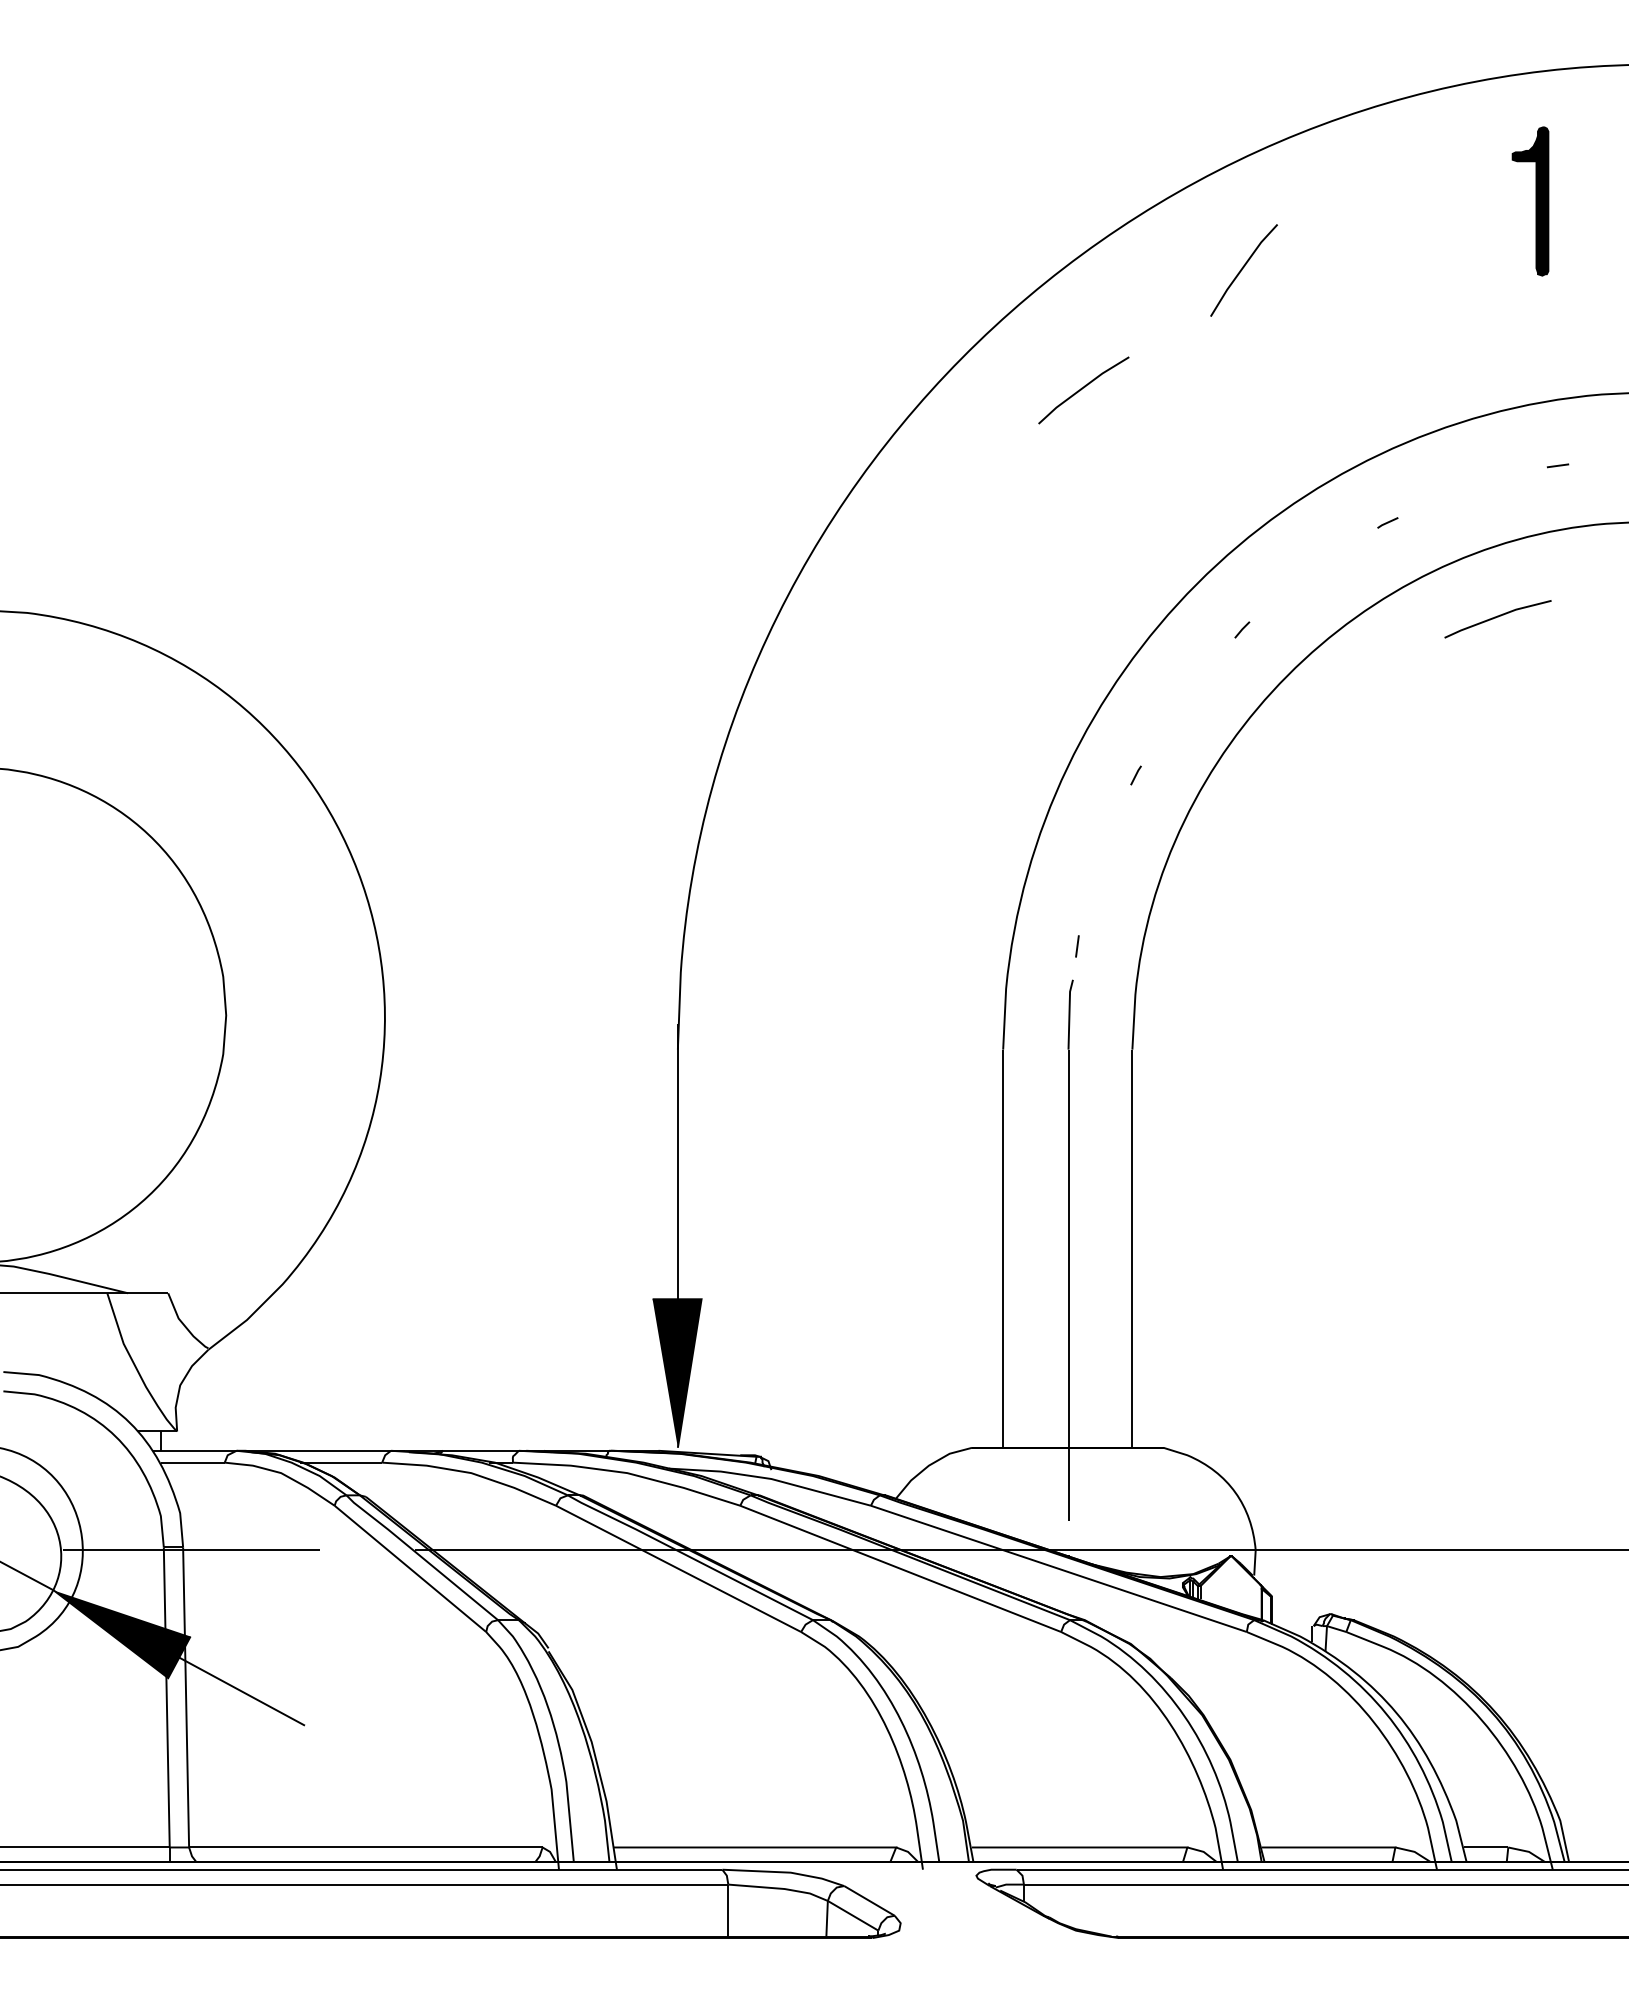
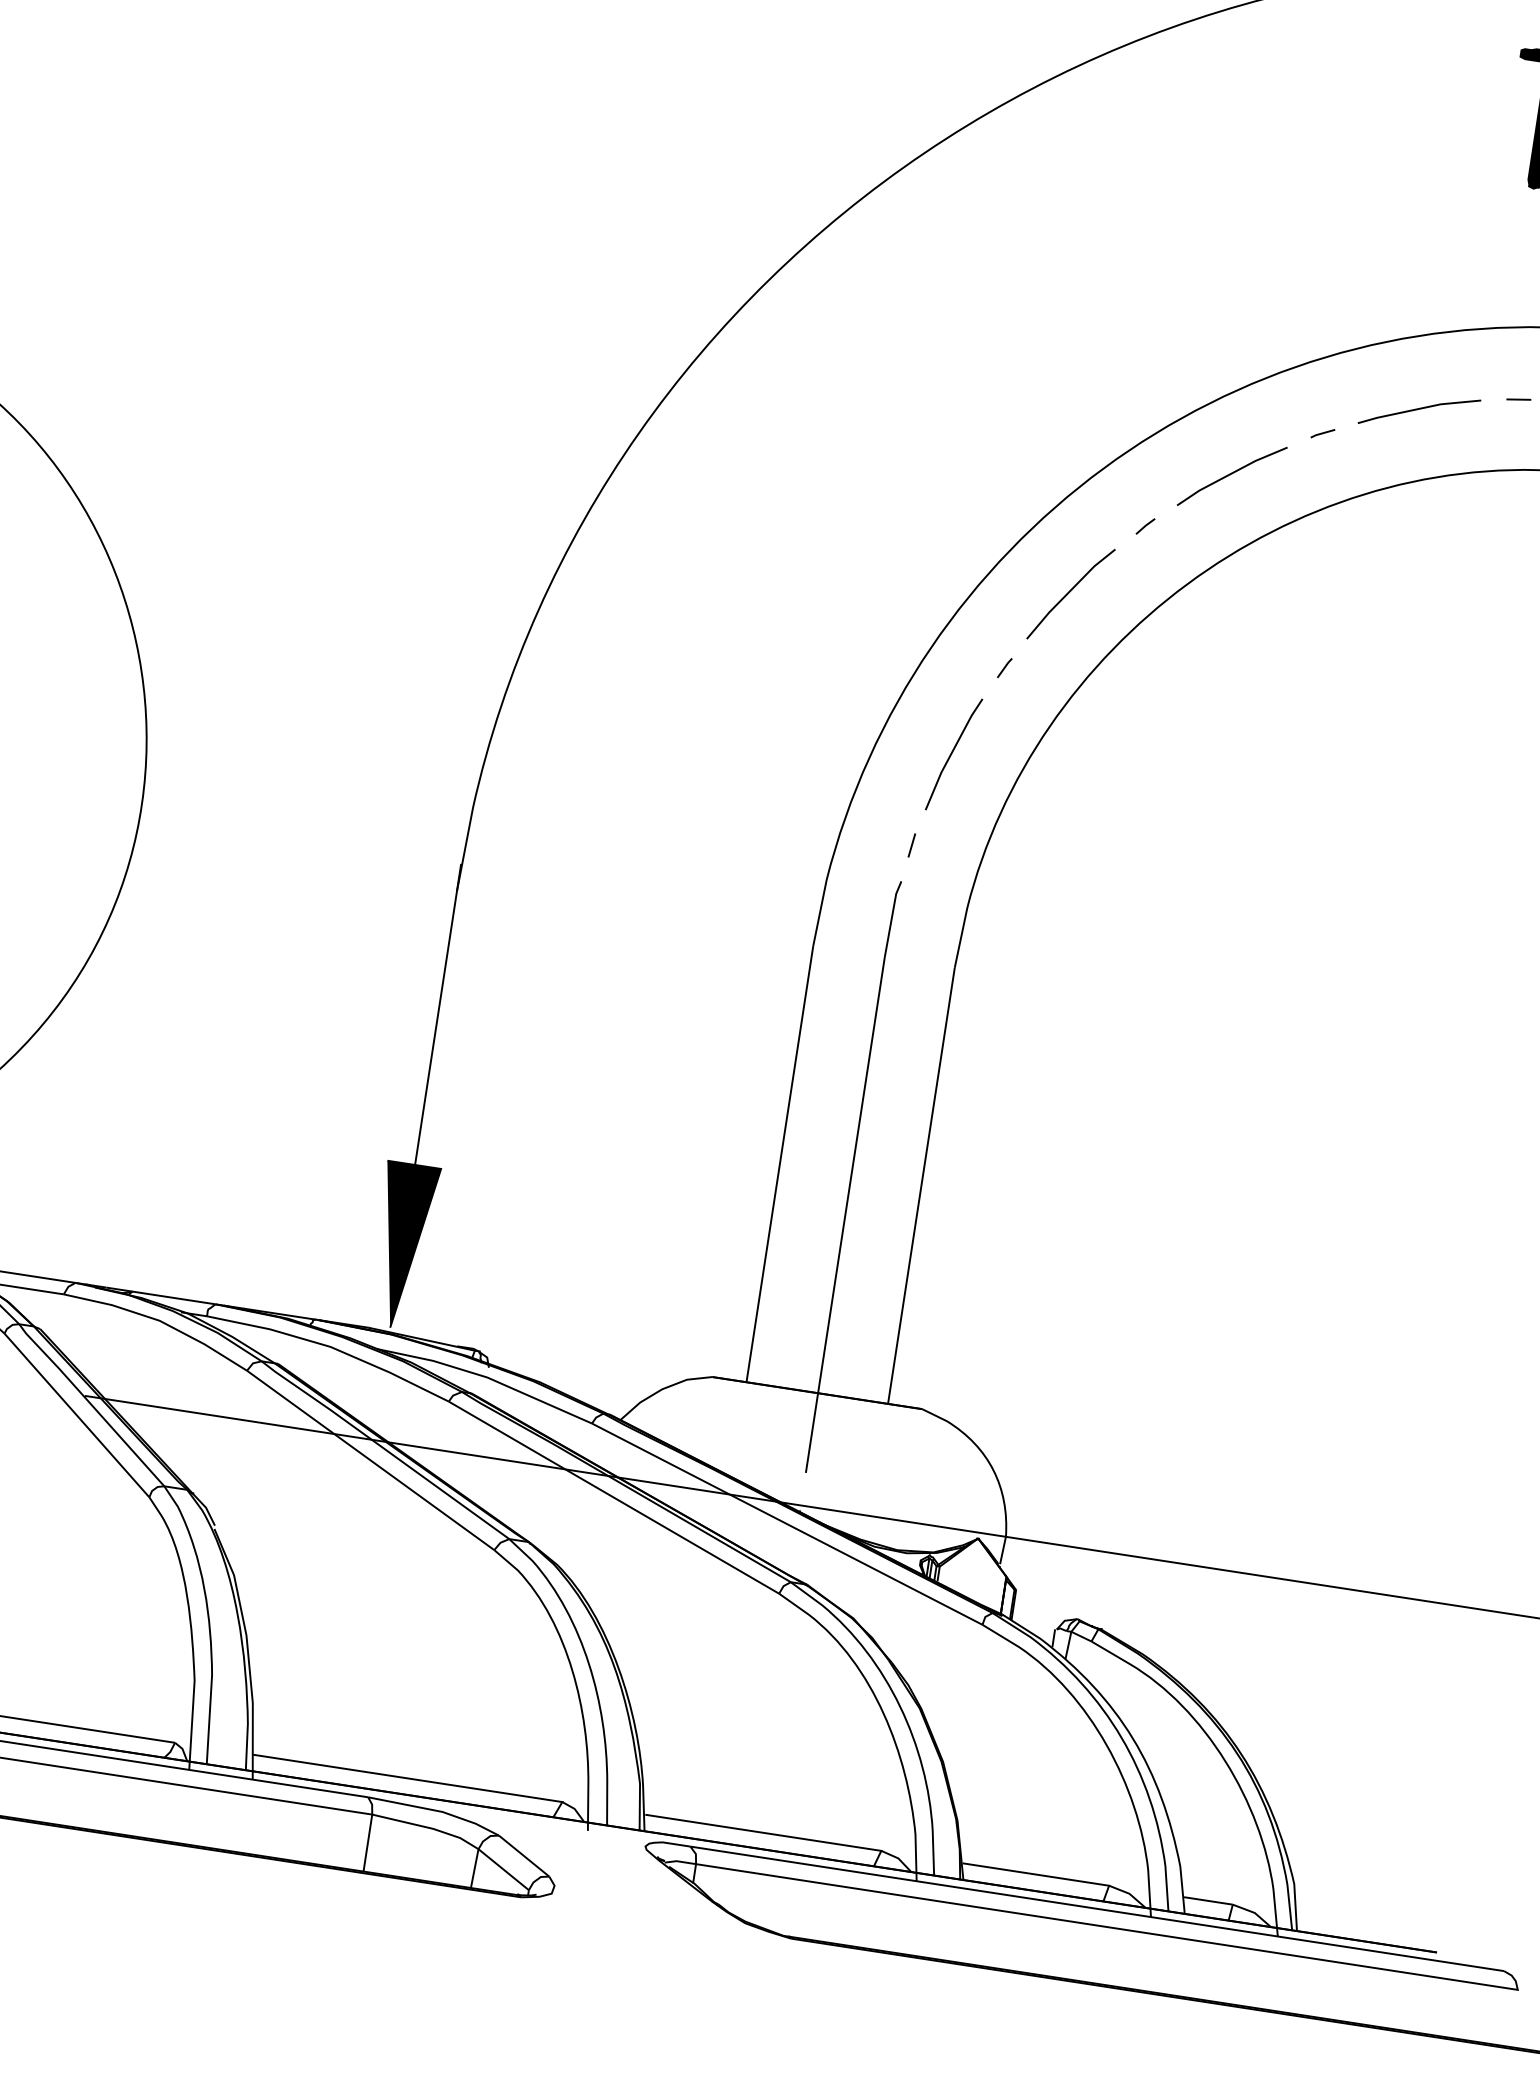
line: (1242, 270) -> (1069, 593), moved
line: (1082, 389) -> (1230, 475), moved
line: (1497, 617) -> (1419, 409), moved
line: (1101, 858) -> (952, 753), added

